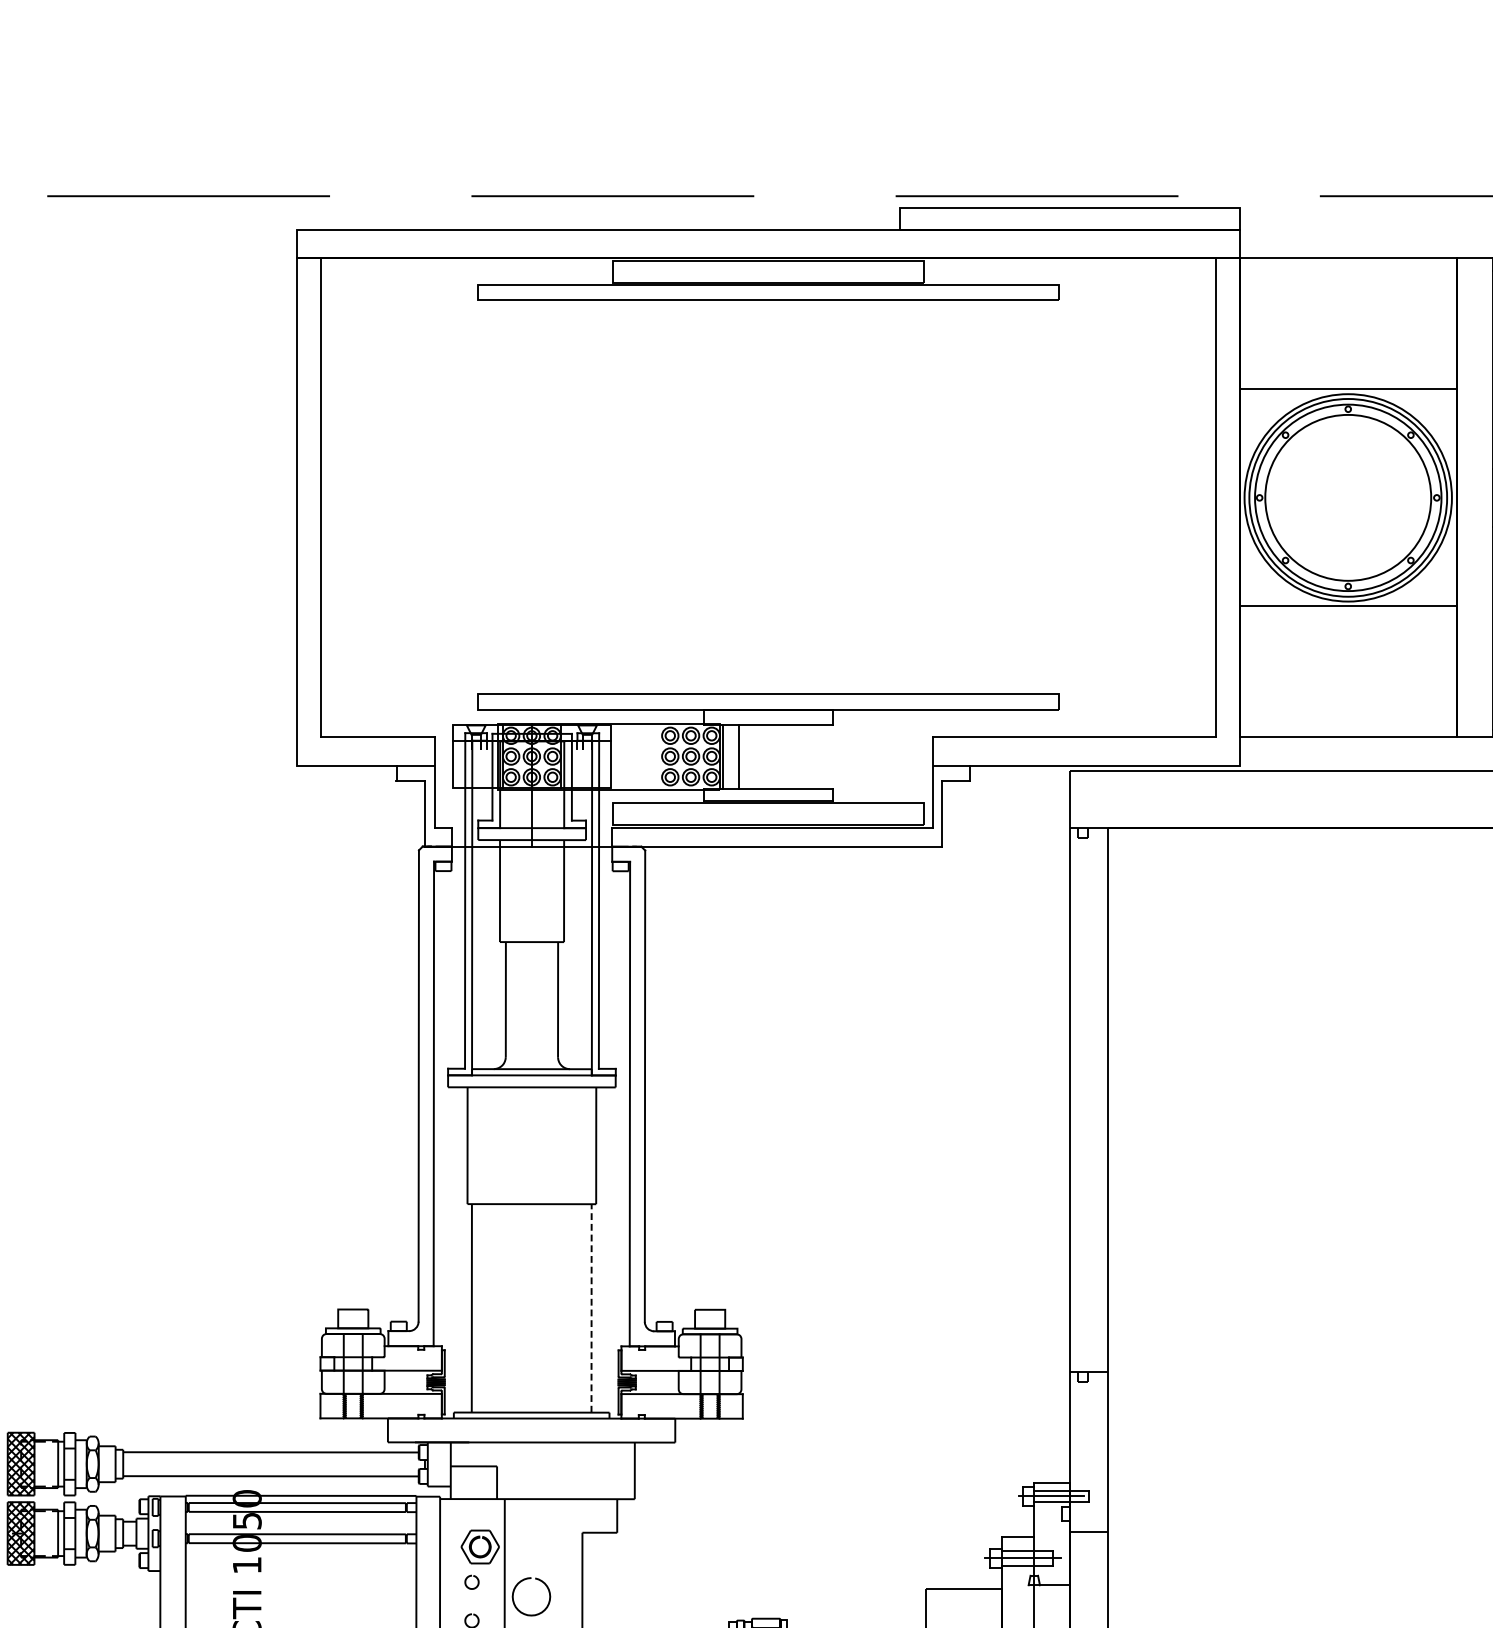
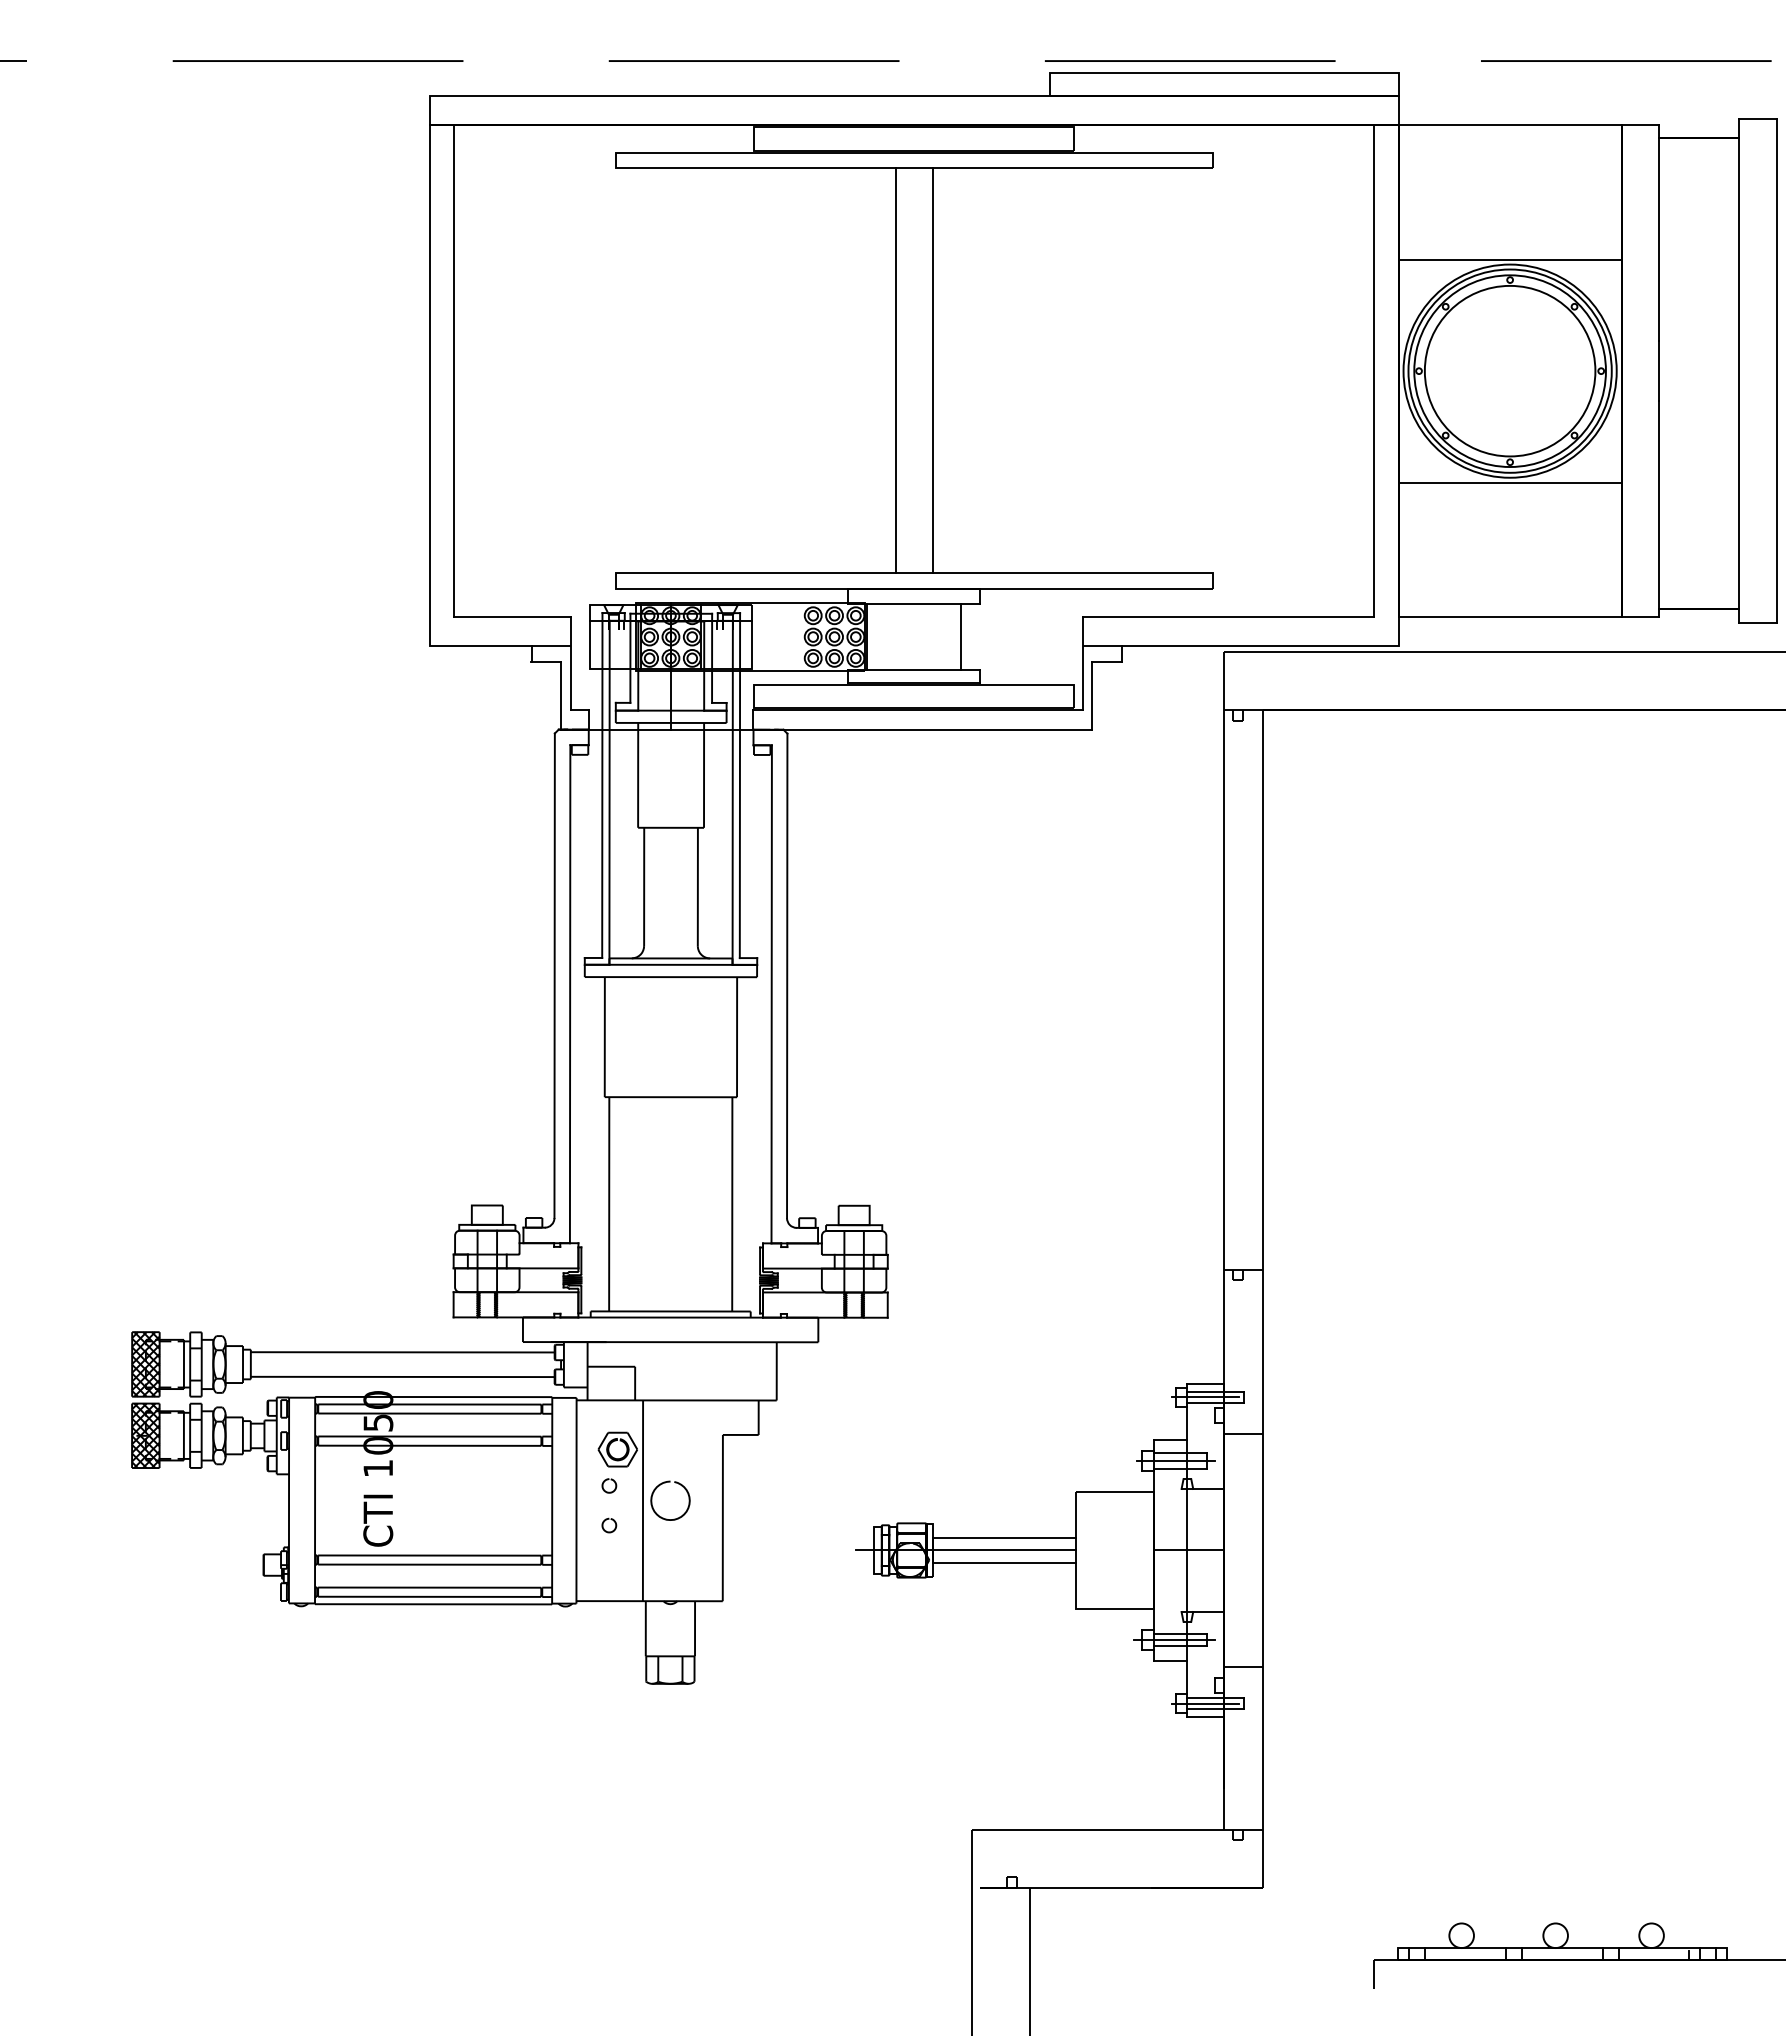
line: (750, 497) -> (895, 370), added
line: (786, 497) -> (932, 370), added
line: (739, 756) -> (961, 637), moved
line: (591, 1307) -> (732, 1203), dashed -> solid

